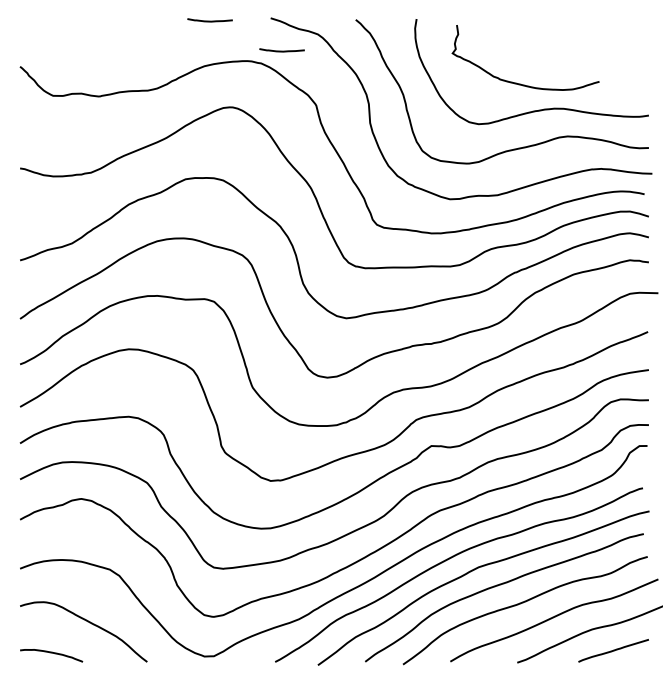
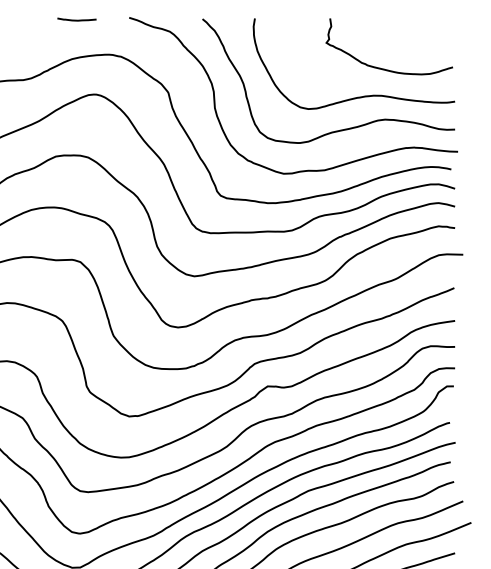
curve: (281, 50) -> (138, 45), removed
curve: (520, 83) -> (384, 68), moved

